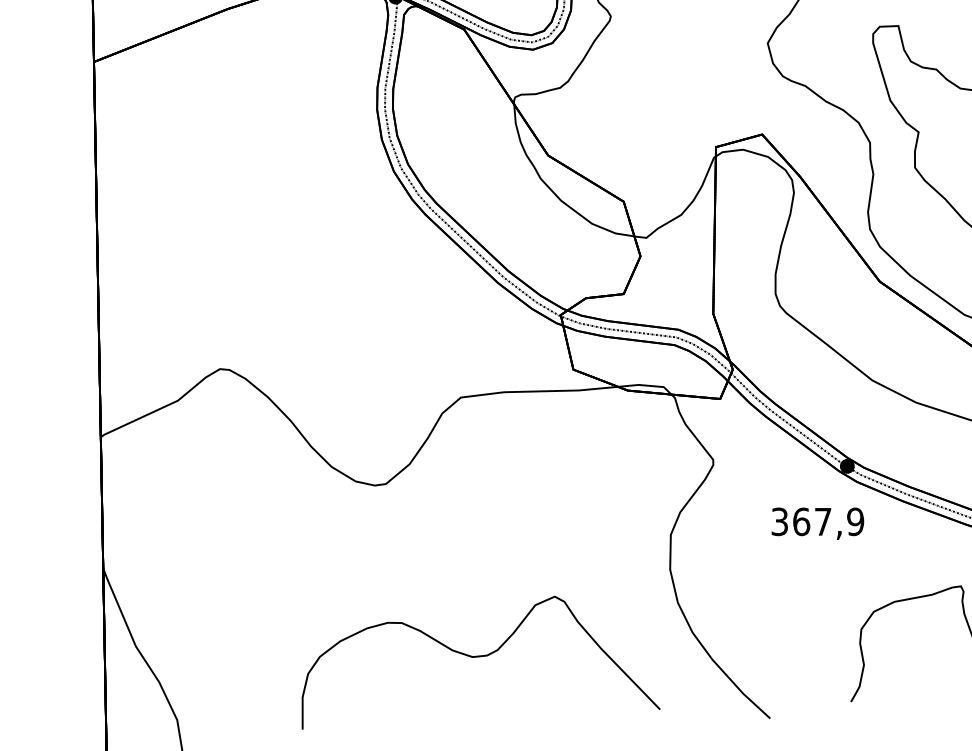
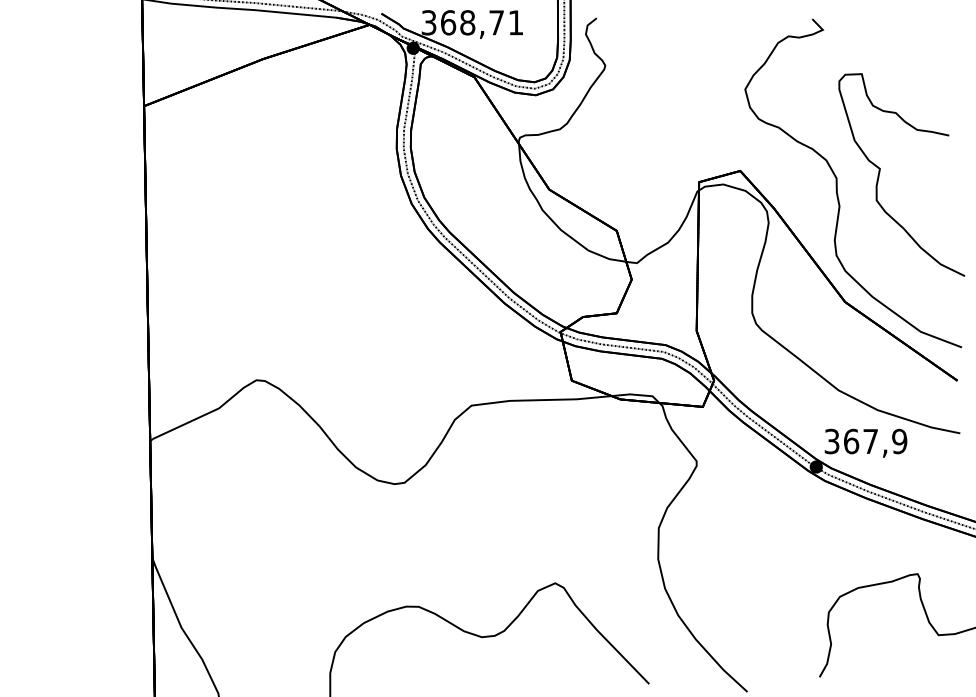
text: (817, 522) -> (865, 442), moved

